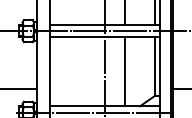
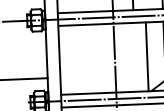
line: (125, 71) -> (147, 56), moved

